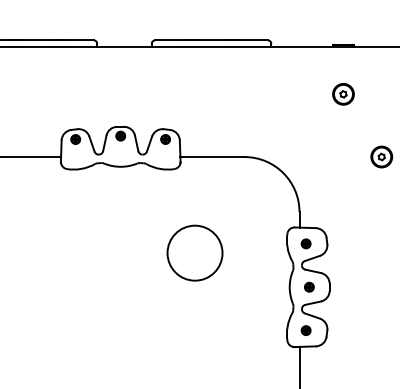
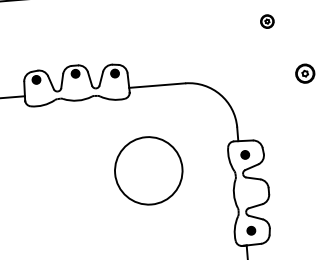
part: (343, 94) -> (267, 21), size x0.7
circle: (194, 252) -> (148, 170), size x1.4
part: (309, 286) -> (251, 191), removed

